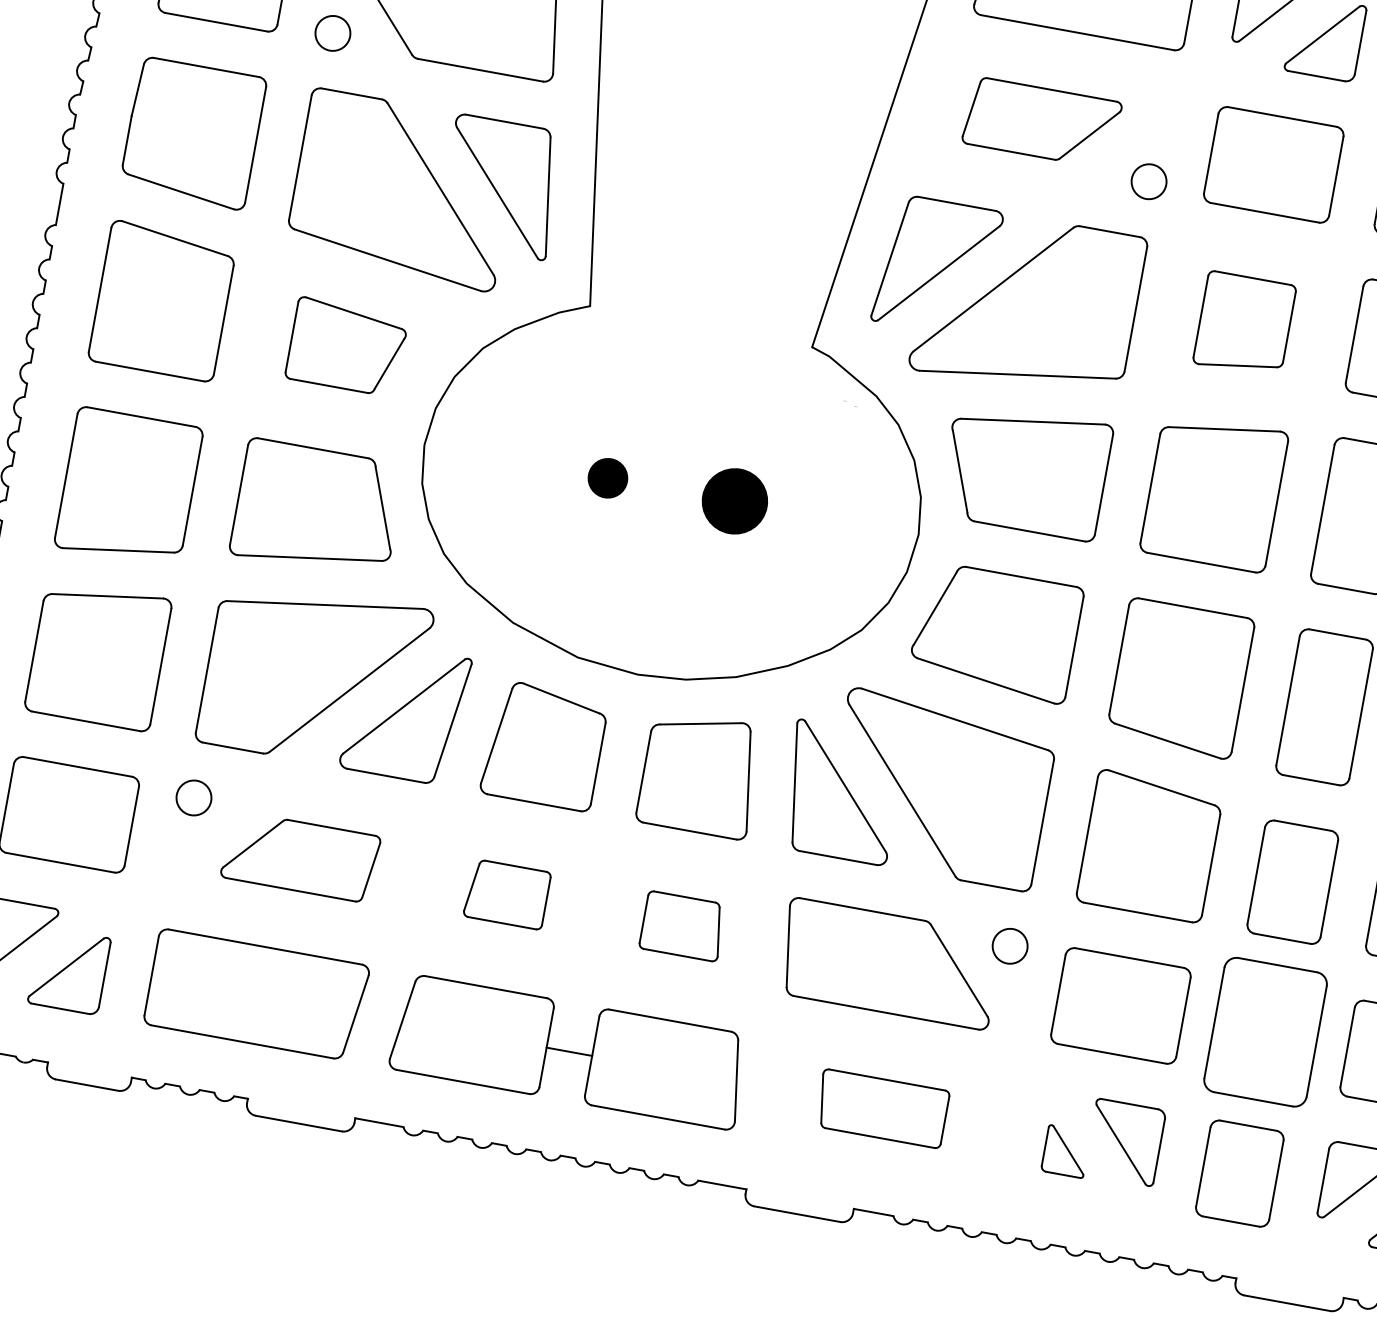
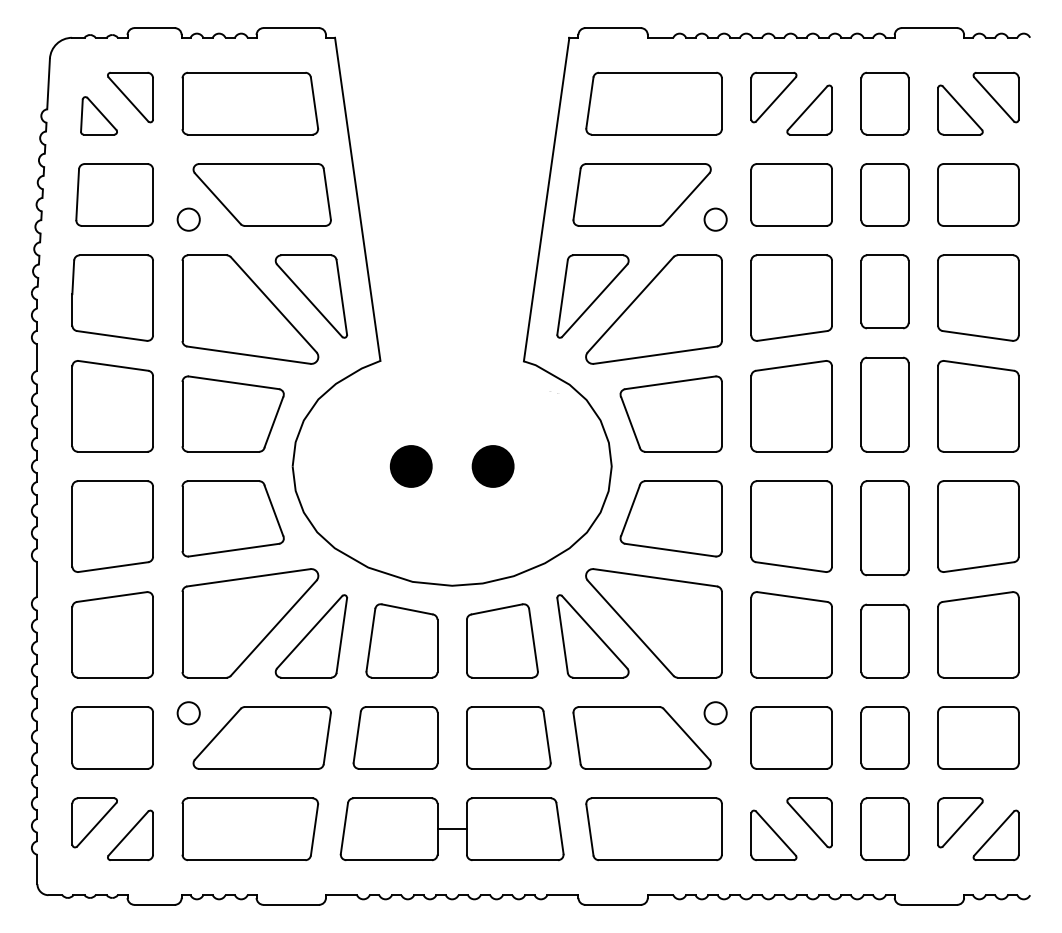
part: (1041, 121) -> (641, 194), size x1.43
part: (1244, 323) -> (791, 297), size x1.43
part: (346, 345) -> (232, 413), size x1.43
part: (606, 478) -> (410, 466), size x1.67
part: (299, 855) -> (261, 737), size x1.43
part: (507, 893) -> (395, 737), size x1.67
part: (682, 925) -> (508, 737), size x1.67
part: (1264, 1031) -> (884, 737), size x0.71
part: (881, 1108) -> (653, 829), size x1.67
part: (1065, 1150) -> (773, 834), size x1.67

